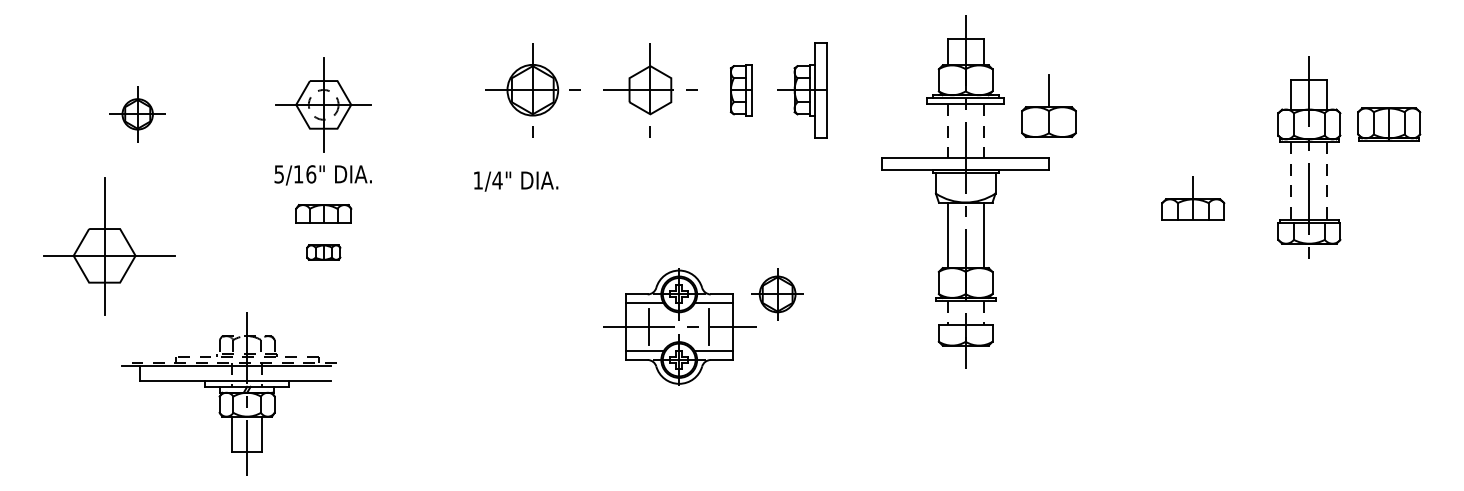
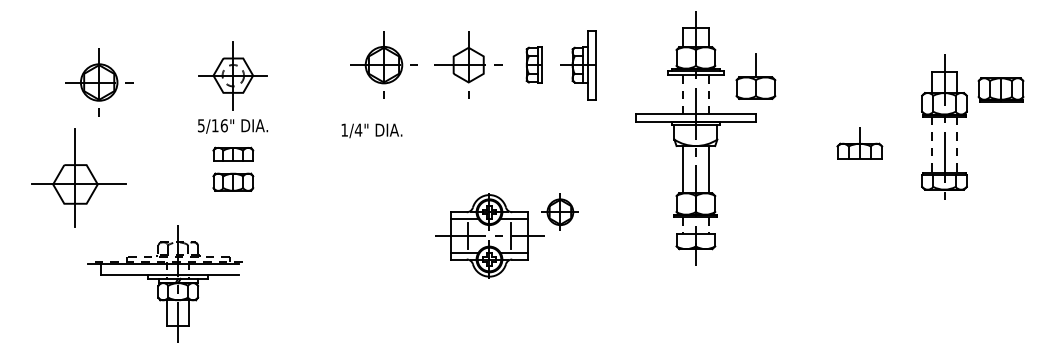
part: (137, 114) -> (99, 82), size x1.67
part: (1309, 155) -> (944, 126), moved
part: (323, 251) -> (233, 181), size x1.67

